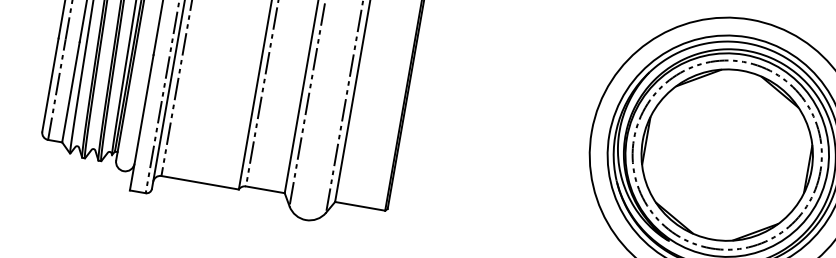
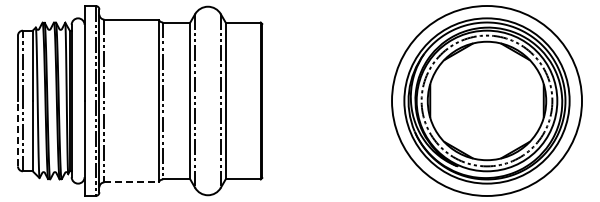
line: (49, 84) -> (17, 133), solid -> dashed
line: (200, 182) -> (131, 182), solid -> dashed

